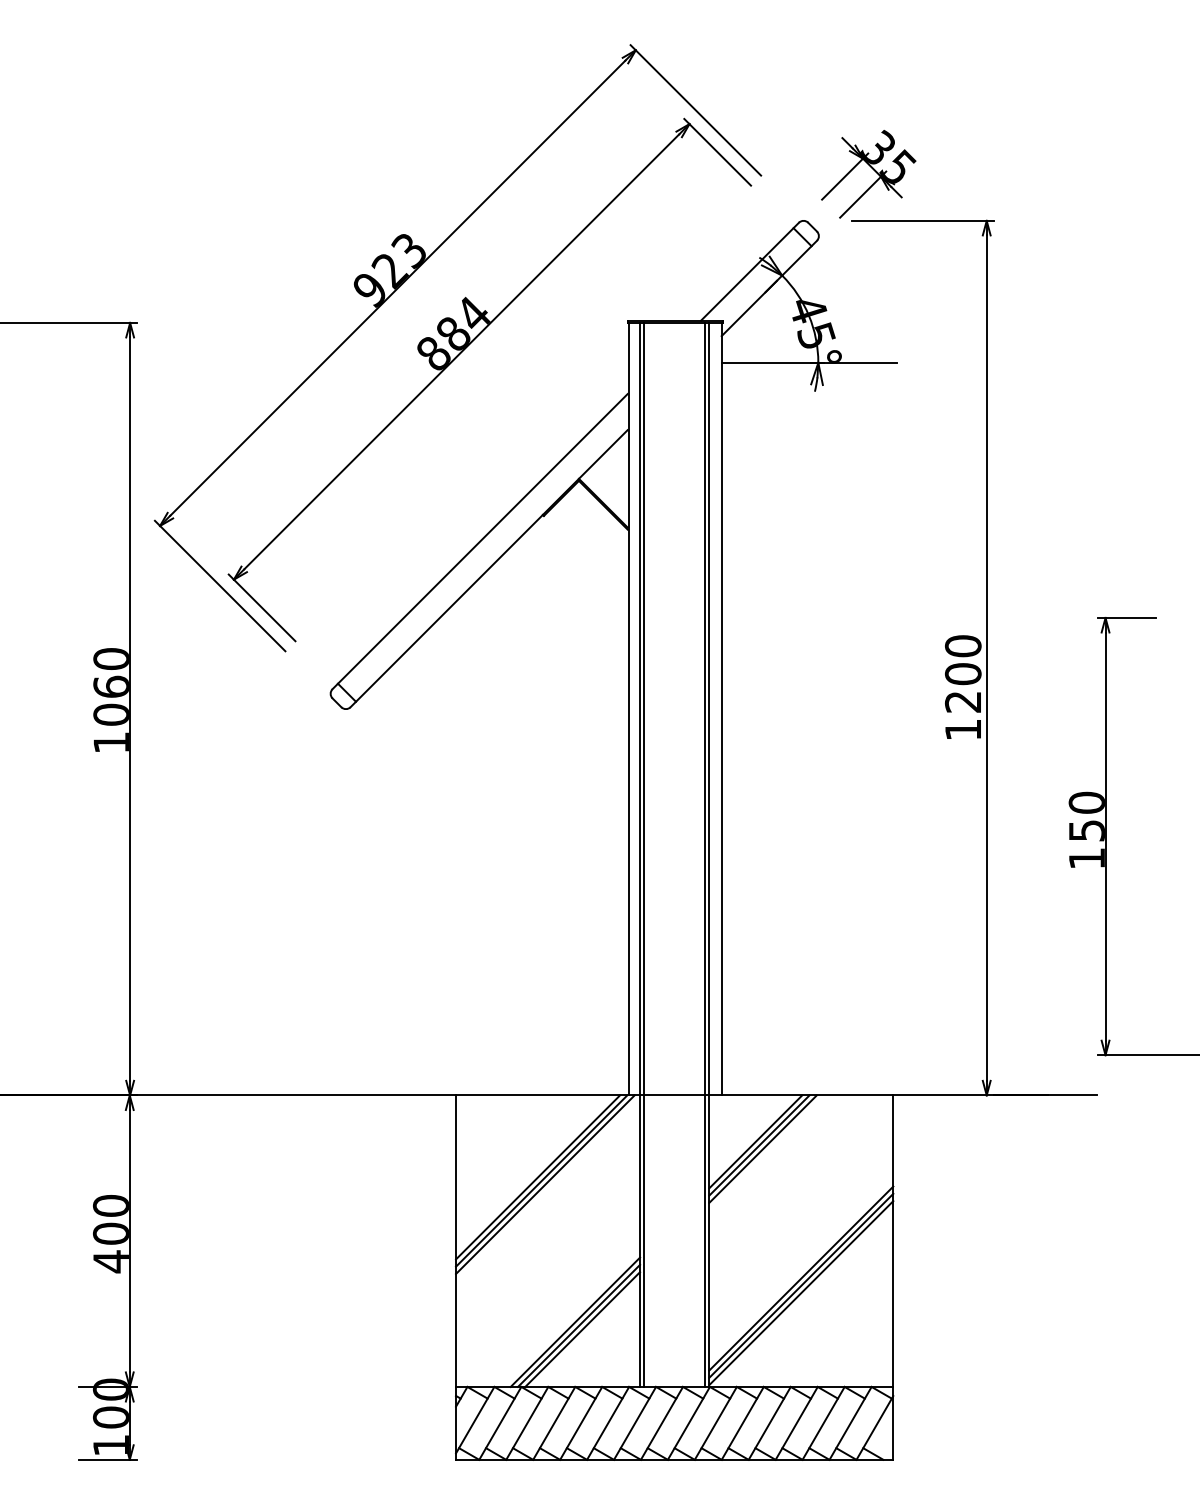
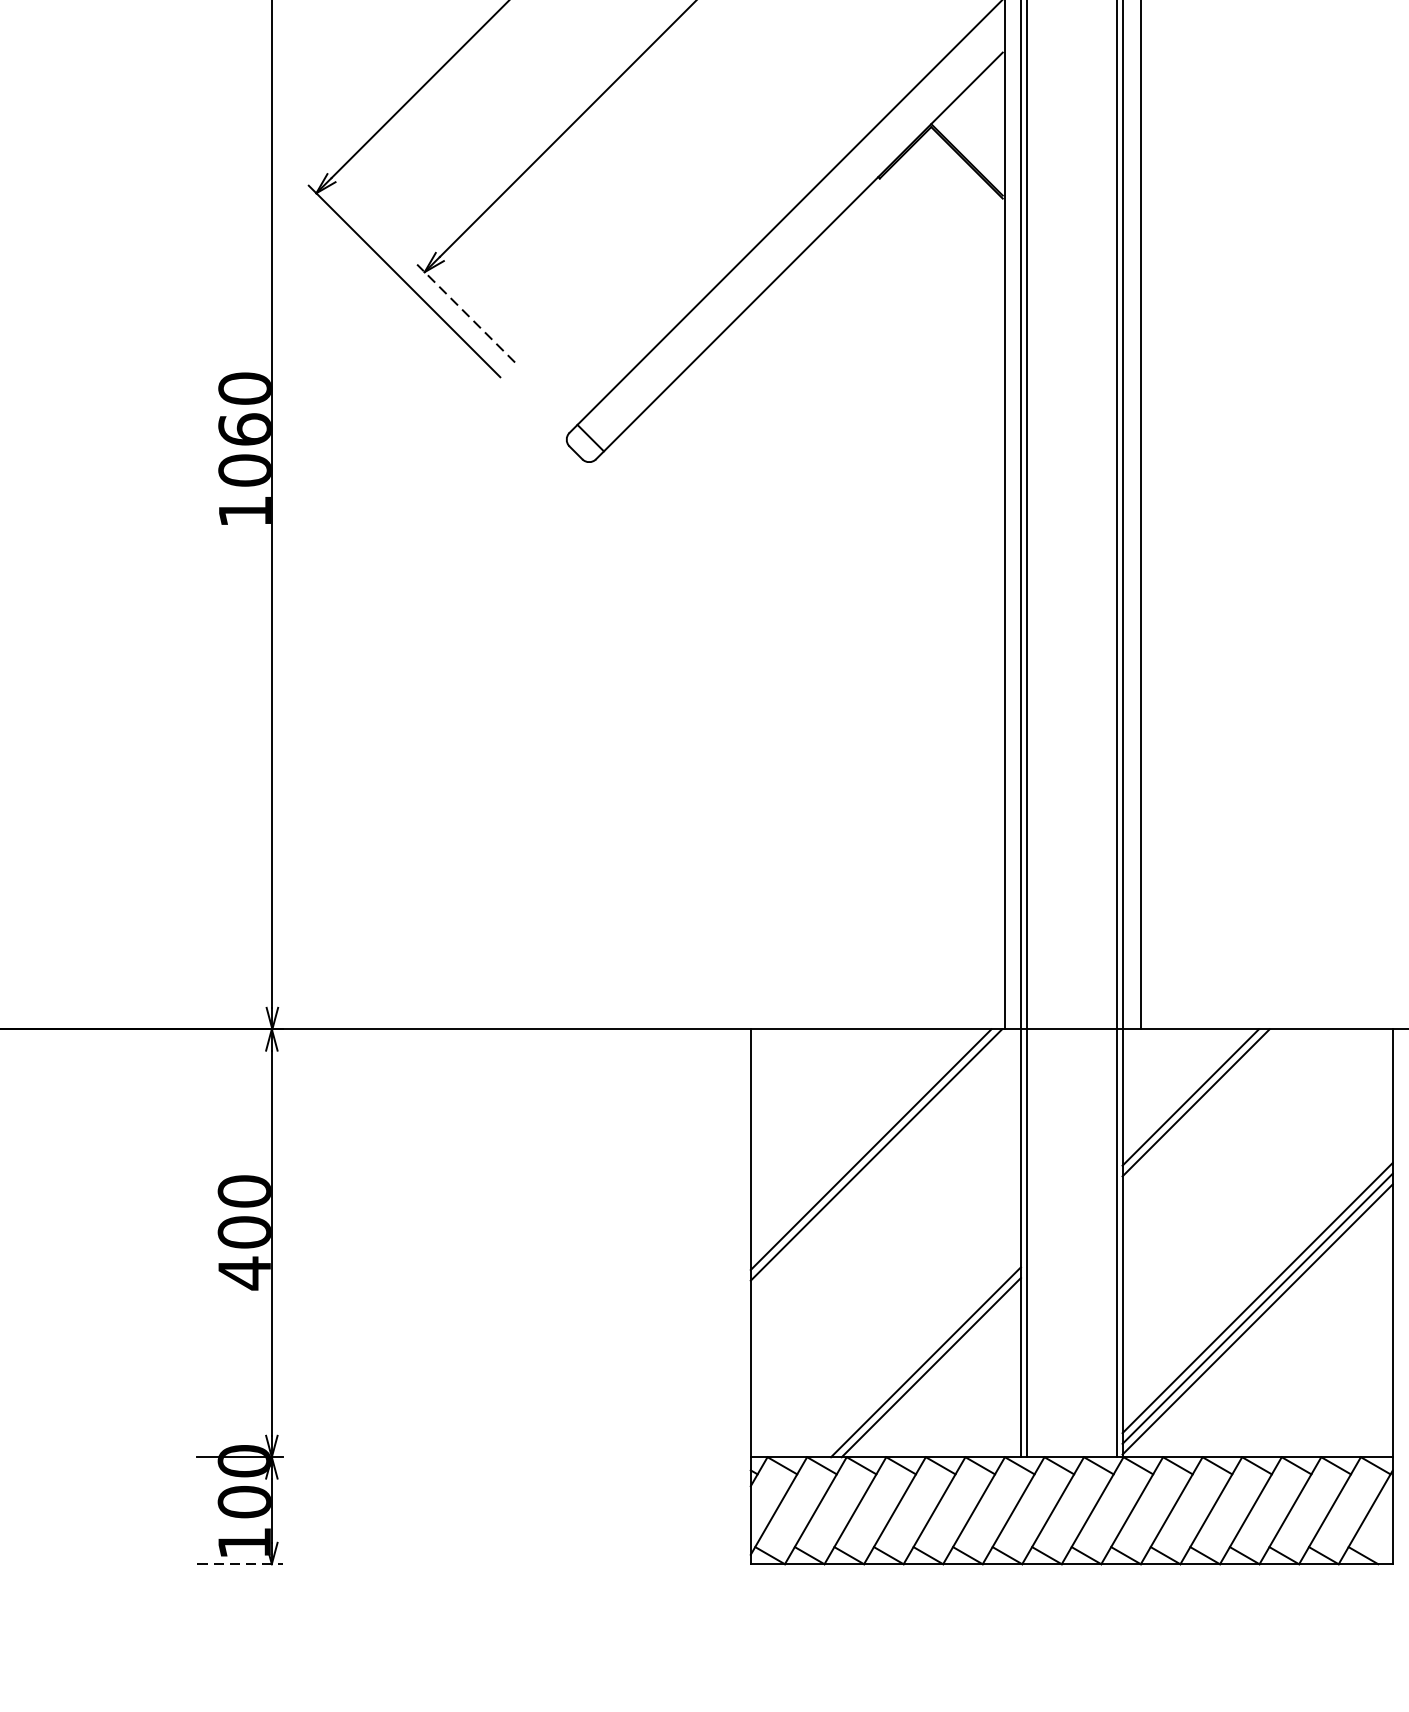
line: (261, 607) -> (465, 312), solid -> dashed
line: (762, 1148) -> (1200, 1107), removed
line: (545, 1184) -> (882, 1160), removed
line: (582, 1329) -> (936, 1372), removed
line: (108, 1459) -> (240, 1563), solid -> dashed

